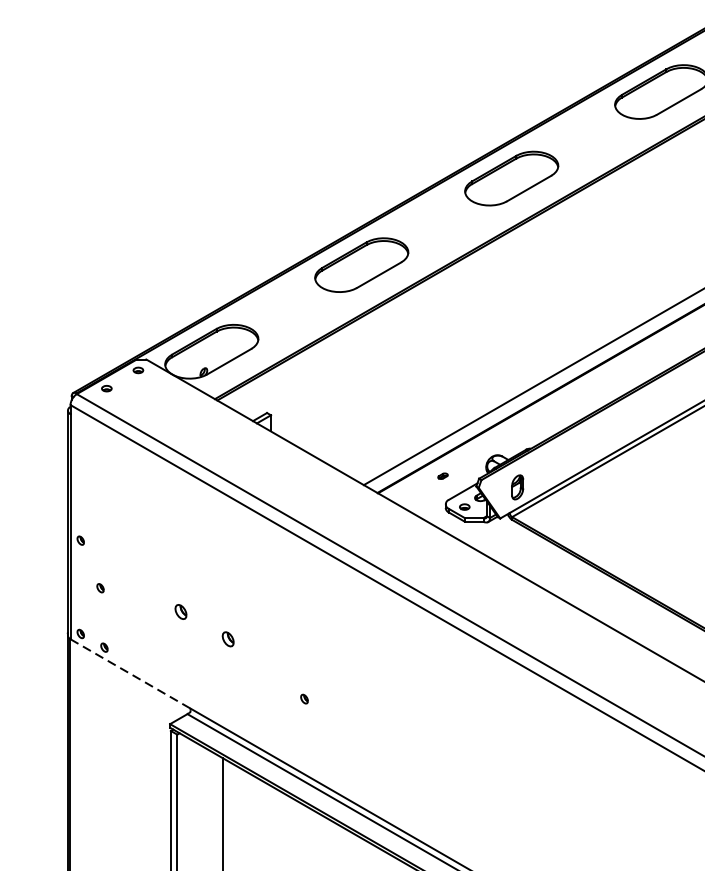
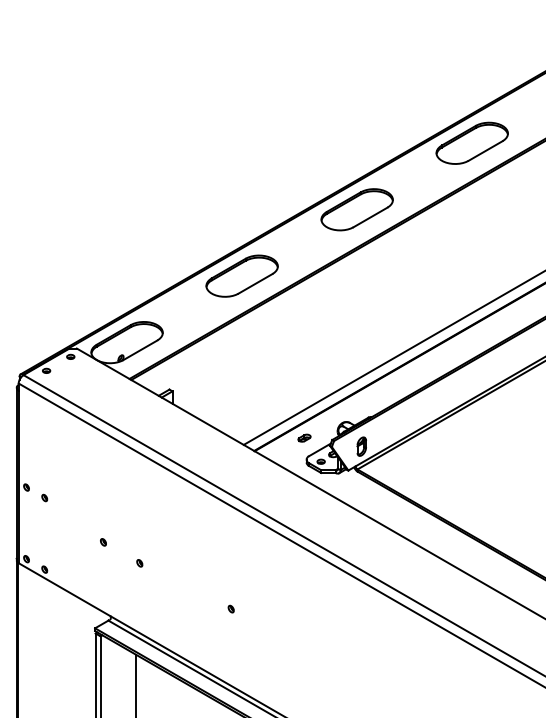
part: (443, 475) -> (304, 437), size x1.67
part: (100, 587) -> (44, 497), moved
part: (181, 612) -> (103, 542), size x0.62
part: (227, 639) -> (139, 563), size x0.62
line: (131, 674) -> (65, 590), dashed -> solid
part: (303, 698) -> (230, 608), moved

